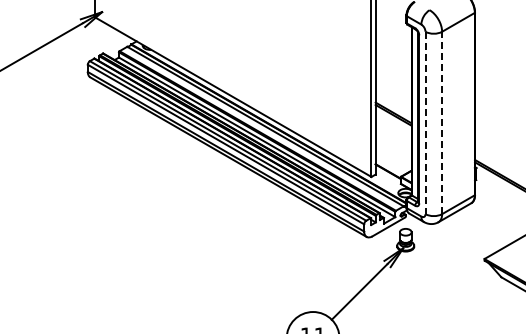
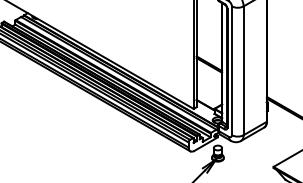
line: (442, 122) -> (243, 70), dashed -> solid
line: (425, 123) -> (231, 71), dashed -> solid

